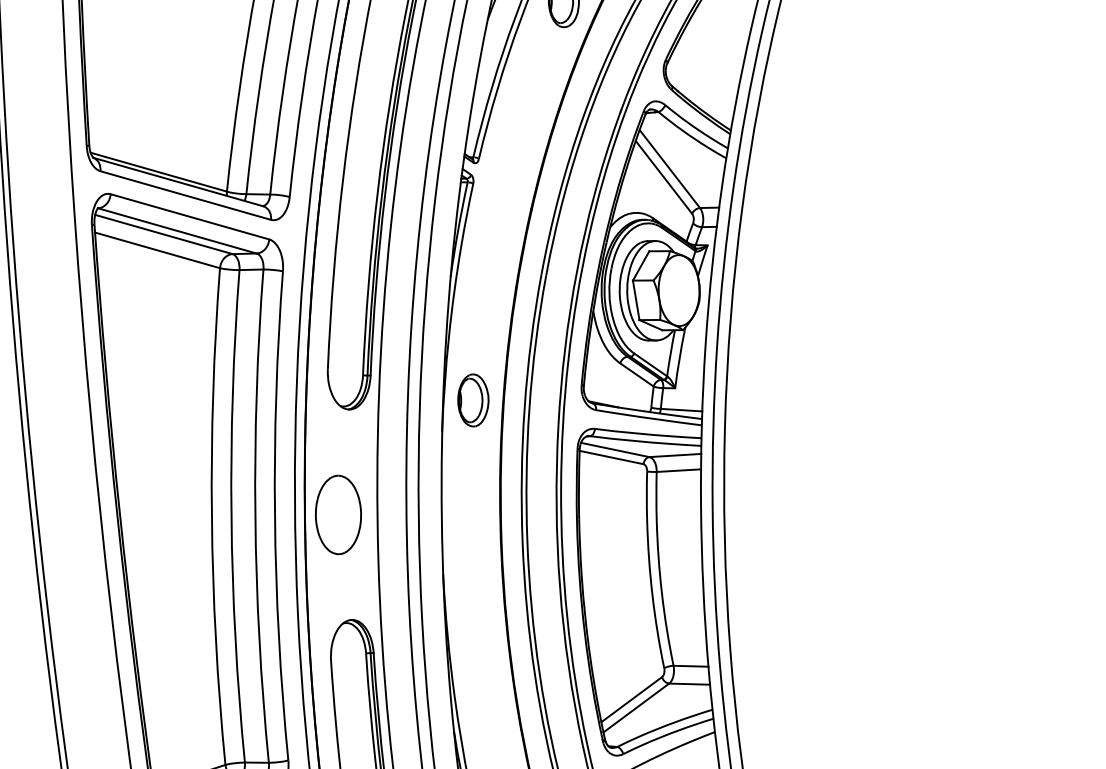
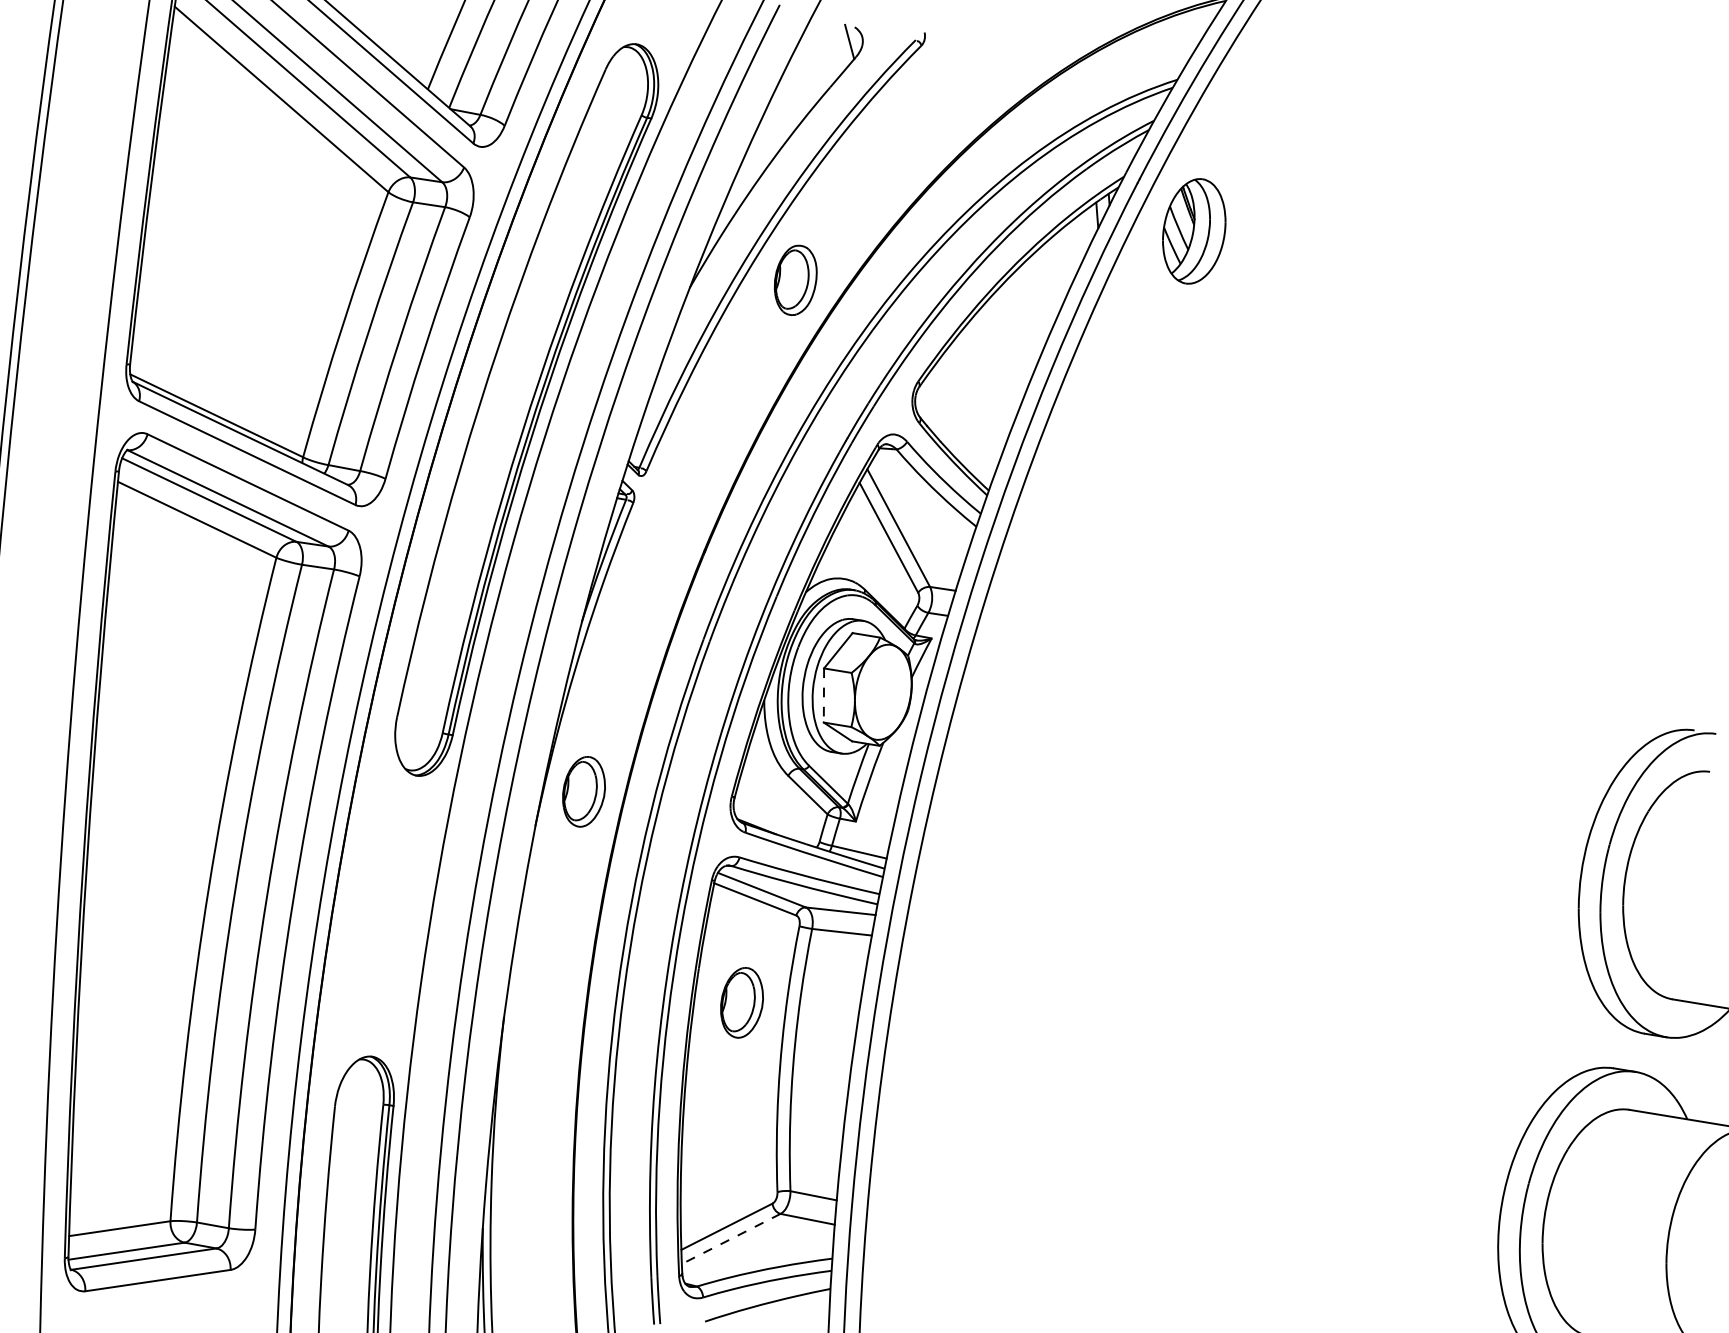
line: (635, 300) -> (823, 695), solid -> dashed
part: (337, 514) -> (377, 913), removed
part: (614, 534) -> (741, 1002), added
line: (635, 708) -> (730, 1239), solid -> dashed

